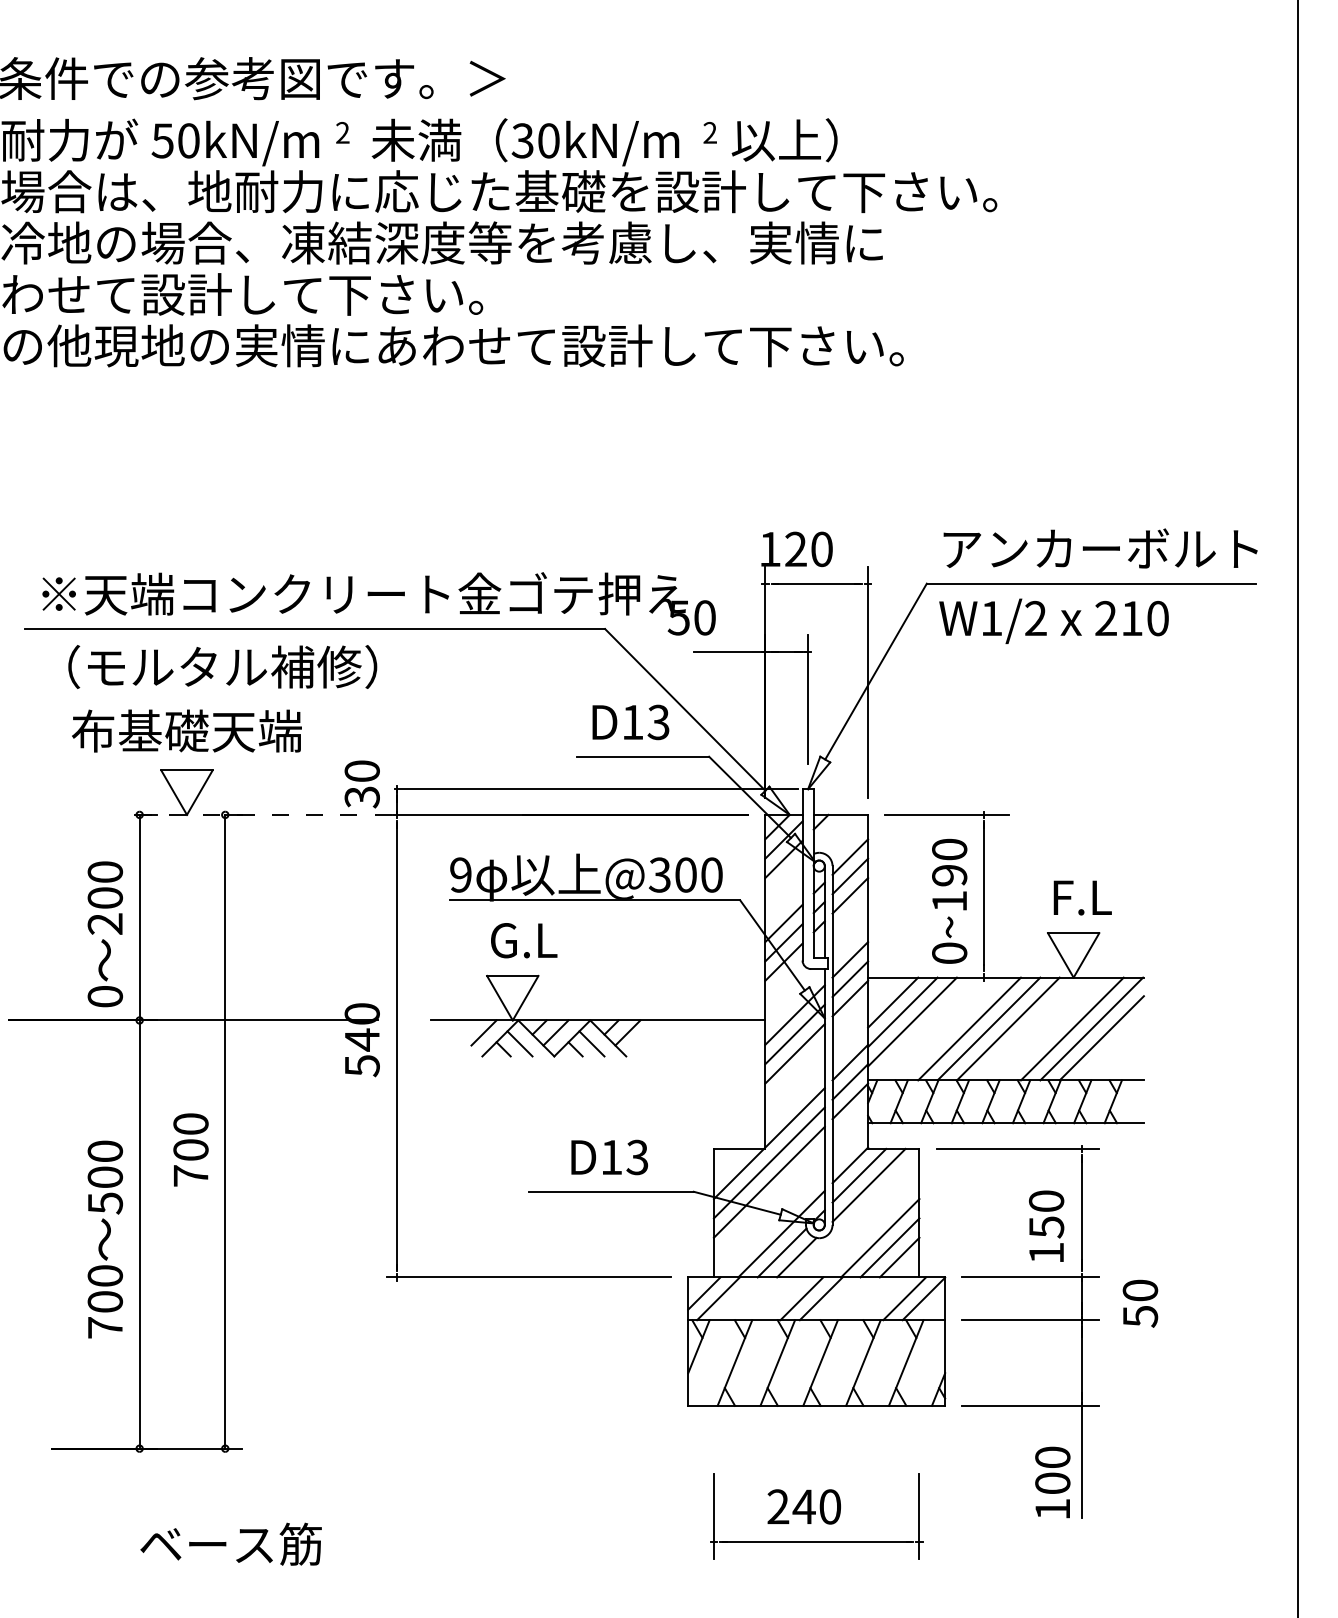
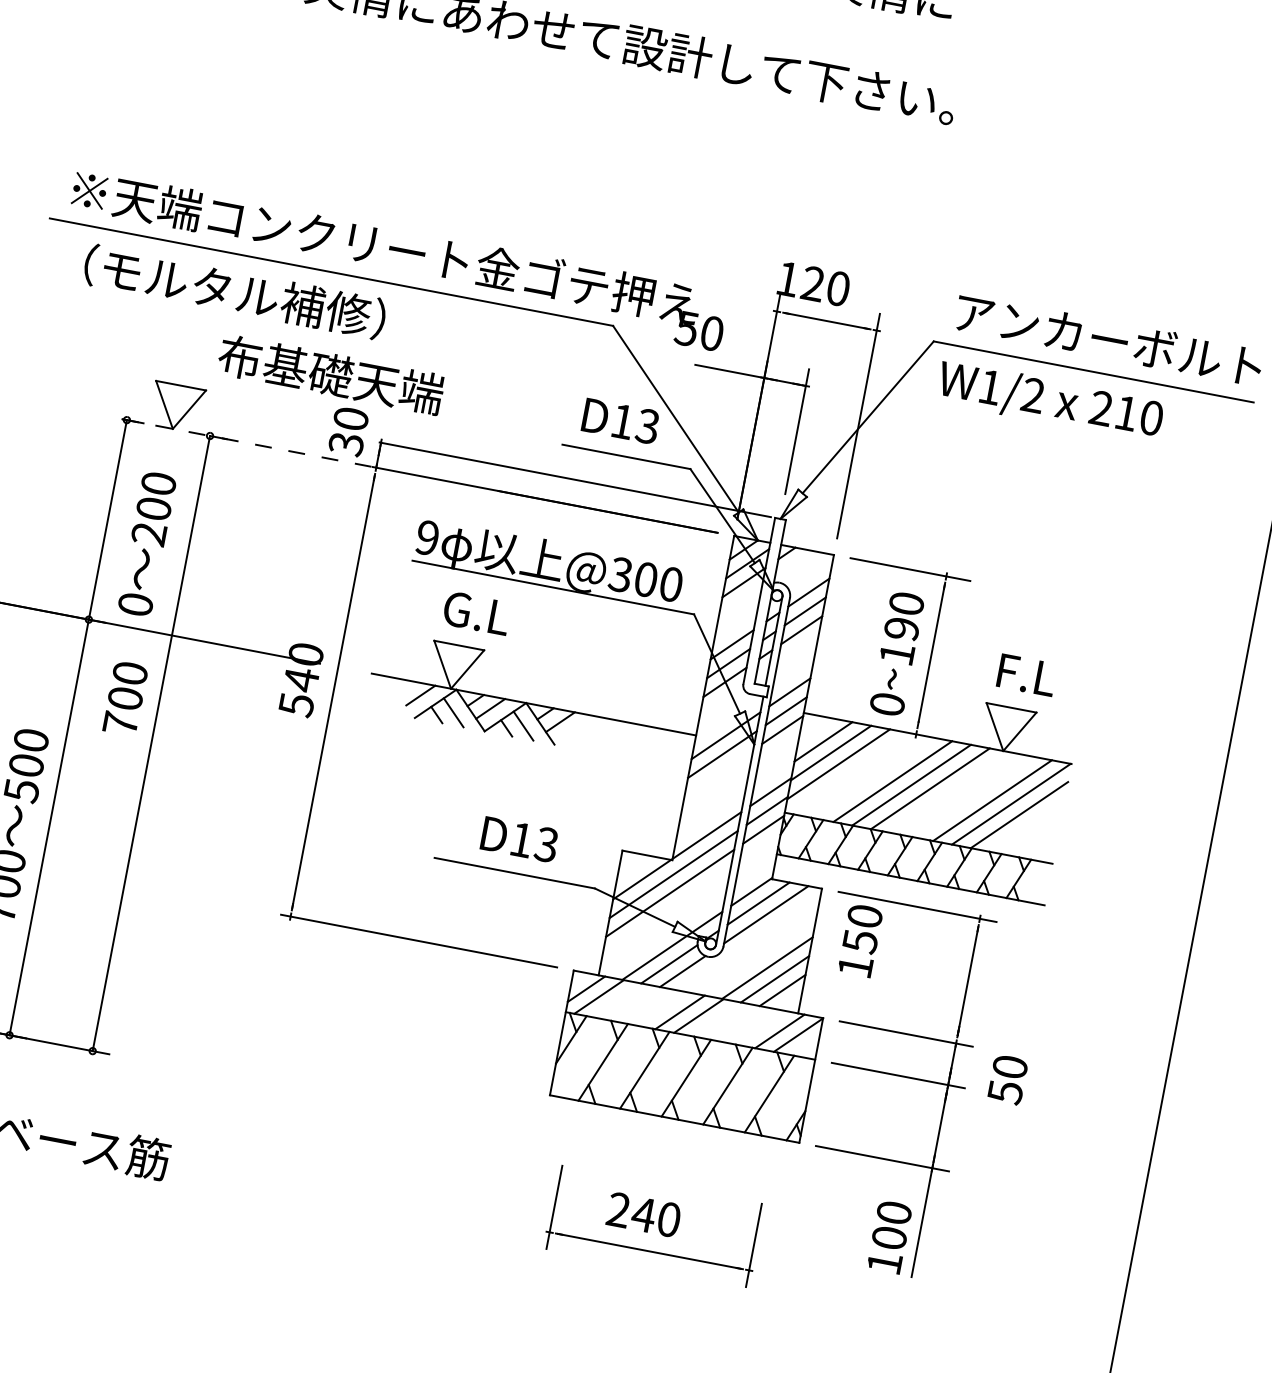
text: (186, 730) -> (330, 374), moved
text: (104, 934) -> (146, 544), moved
line: (794, 1053) -> (718, 772), removed
text: (190, 1149) -> (125, 698), moved
text: (1046, 1225) -> (860, 939), moved

